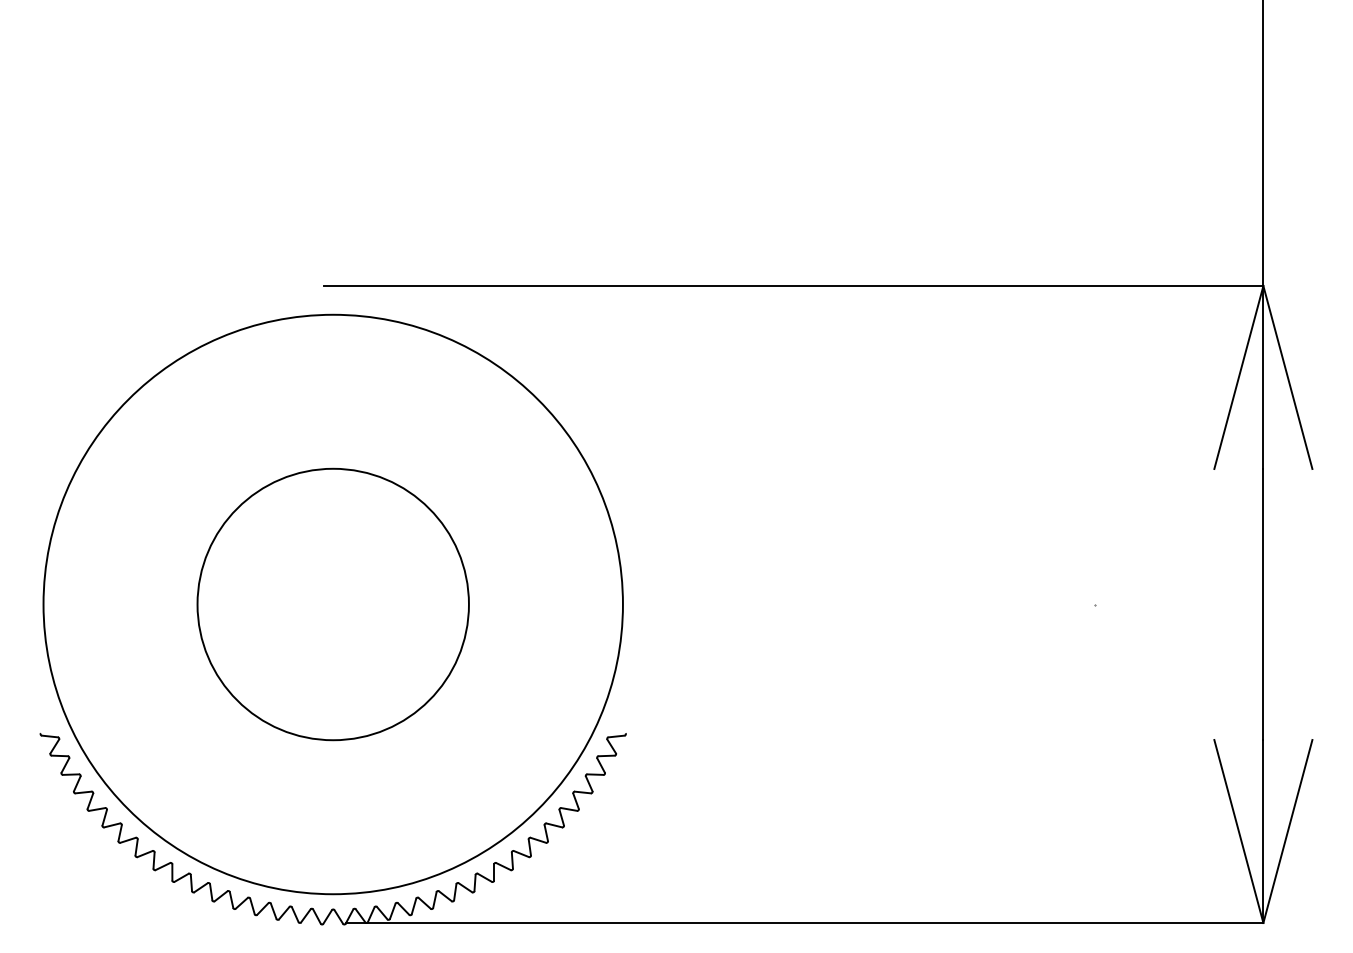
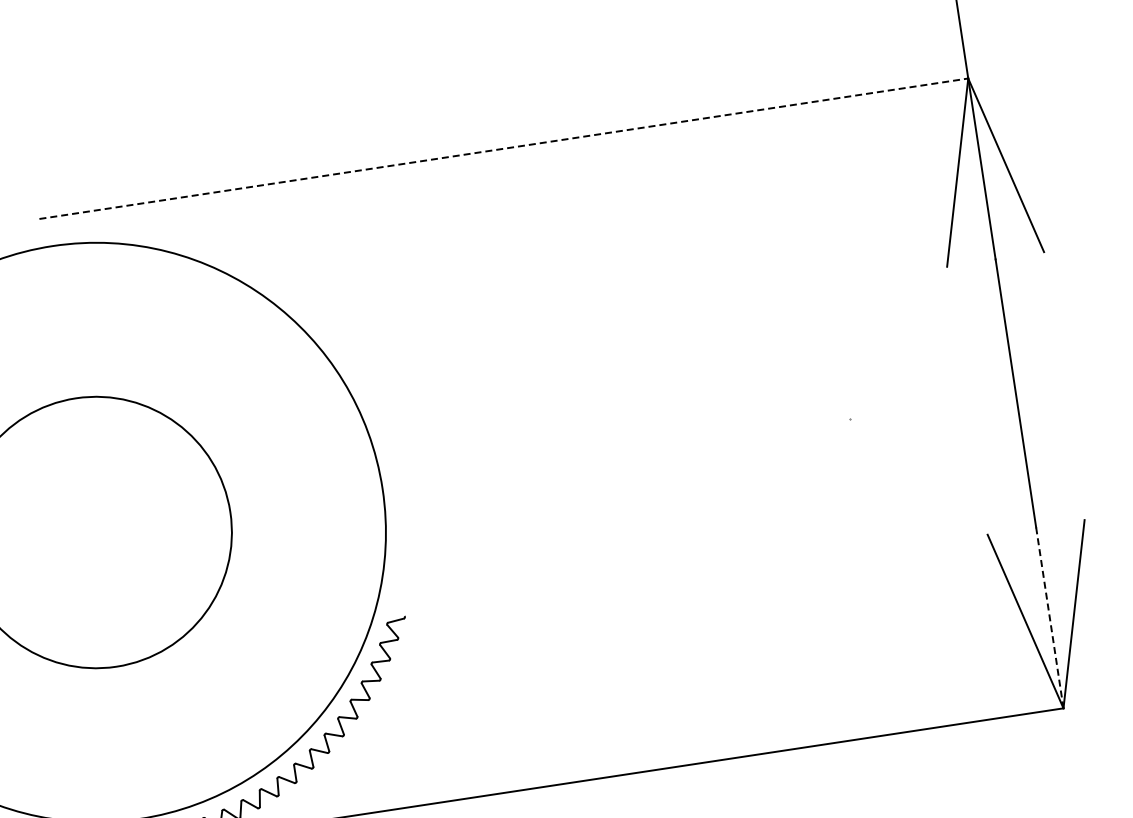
line: (793, 286) -> (503, 149), solid -> dashed
line: (1263, 831) -> (1049, 617), solid -> dashed

